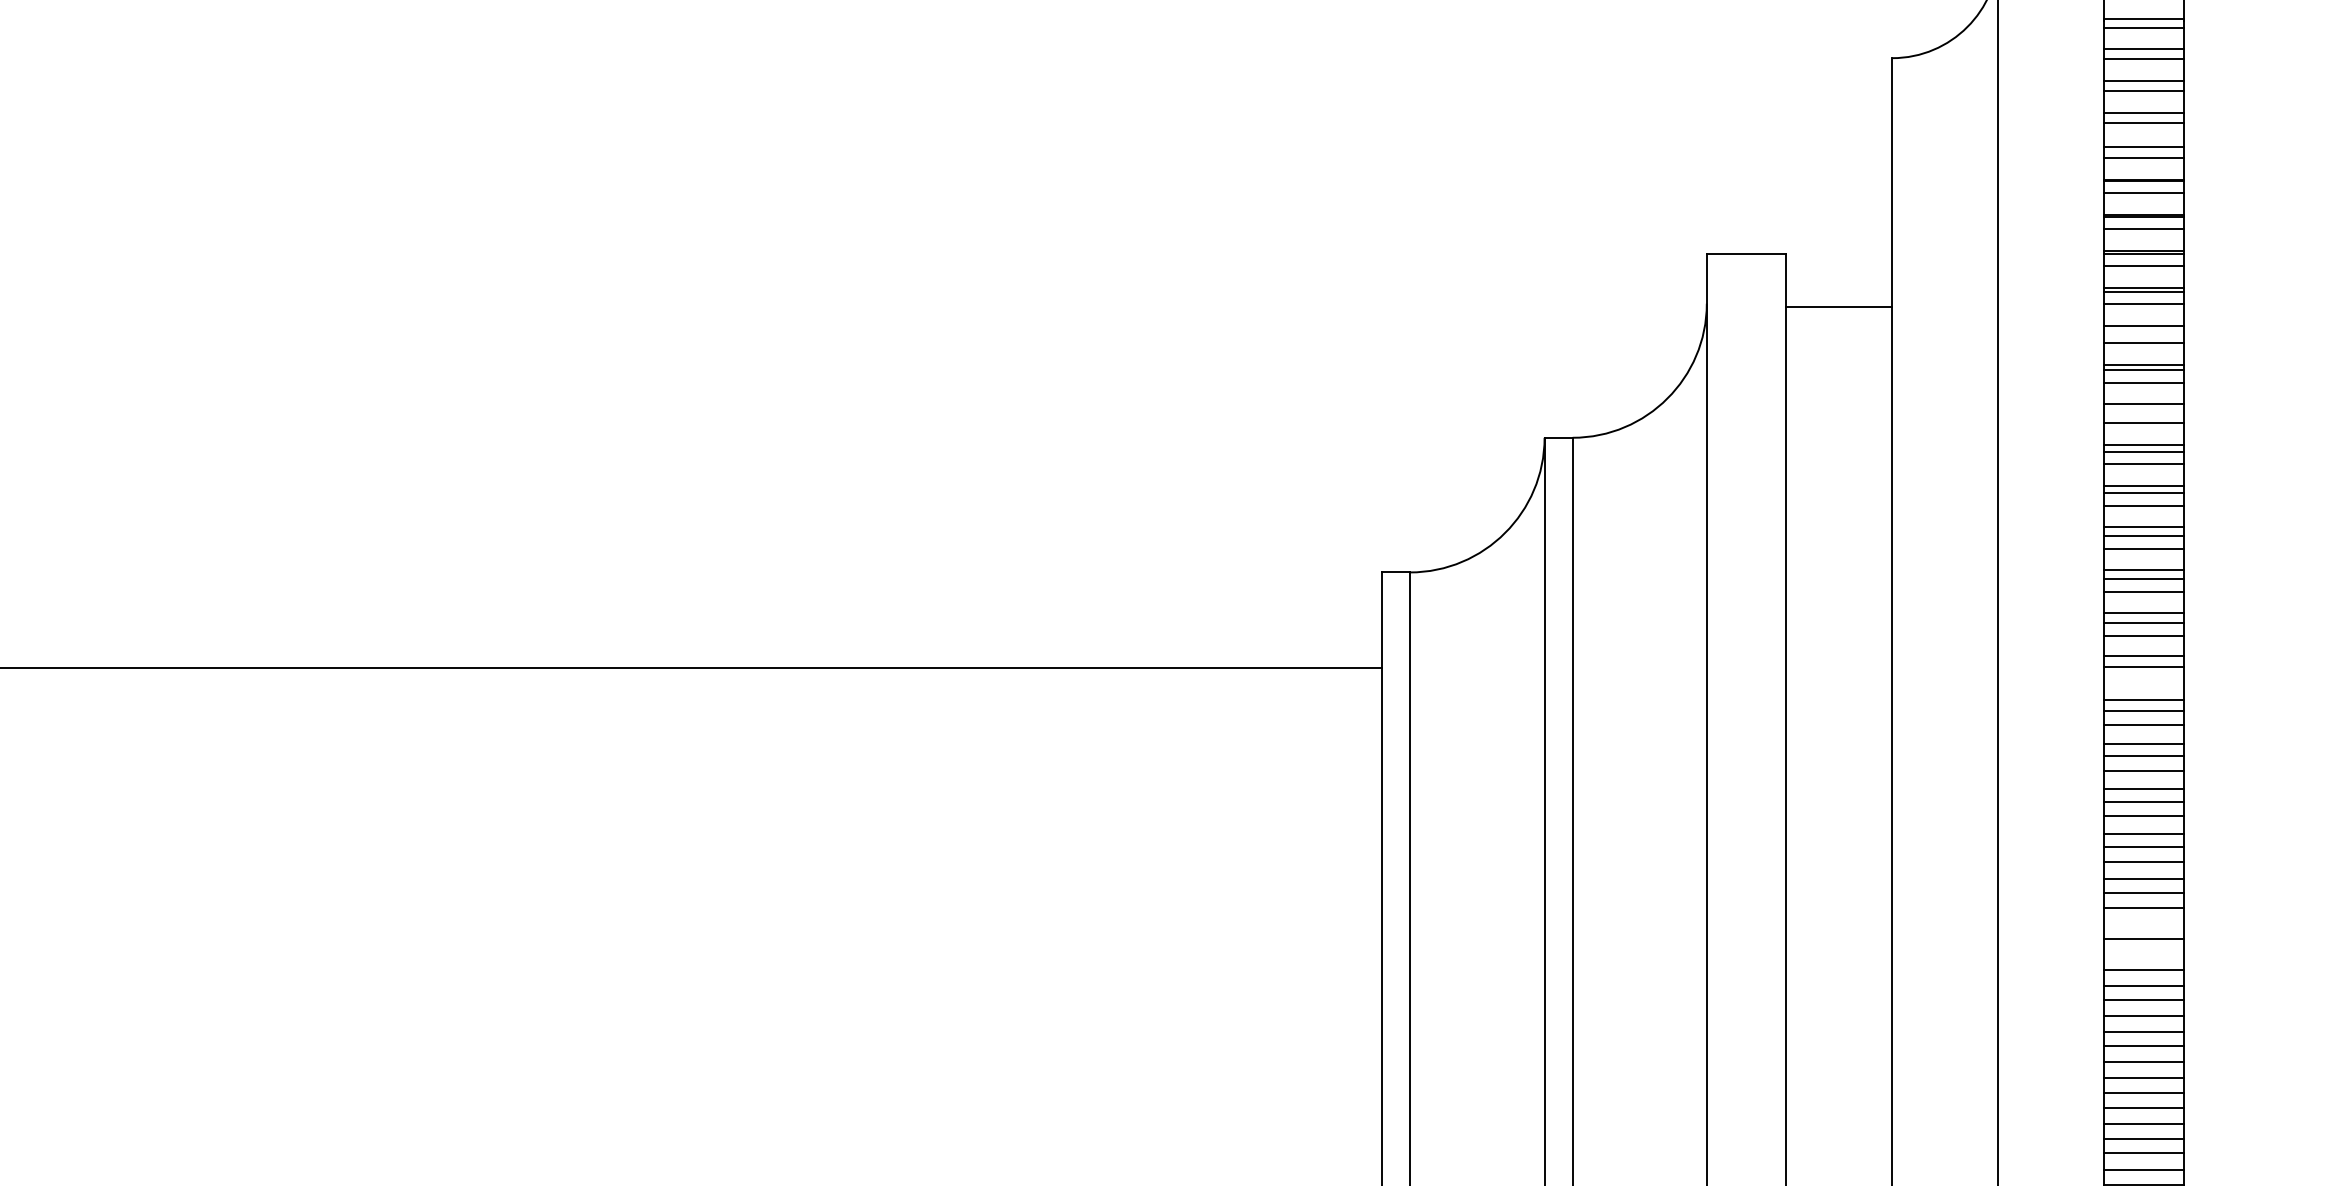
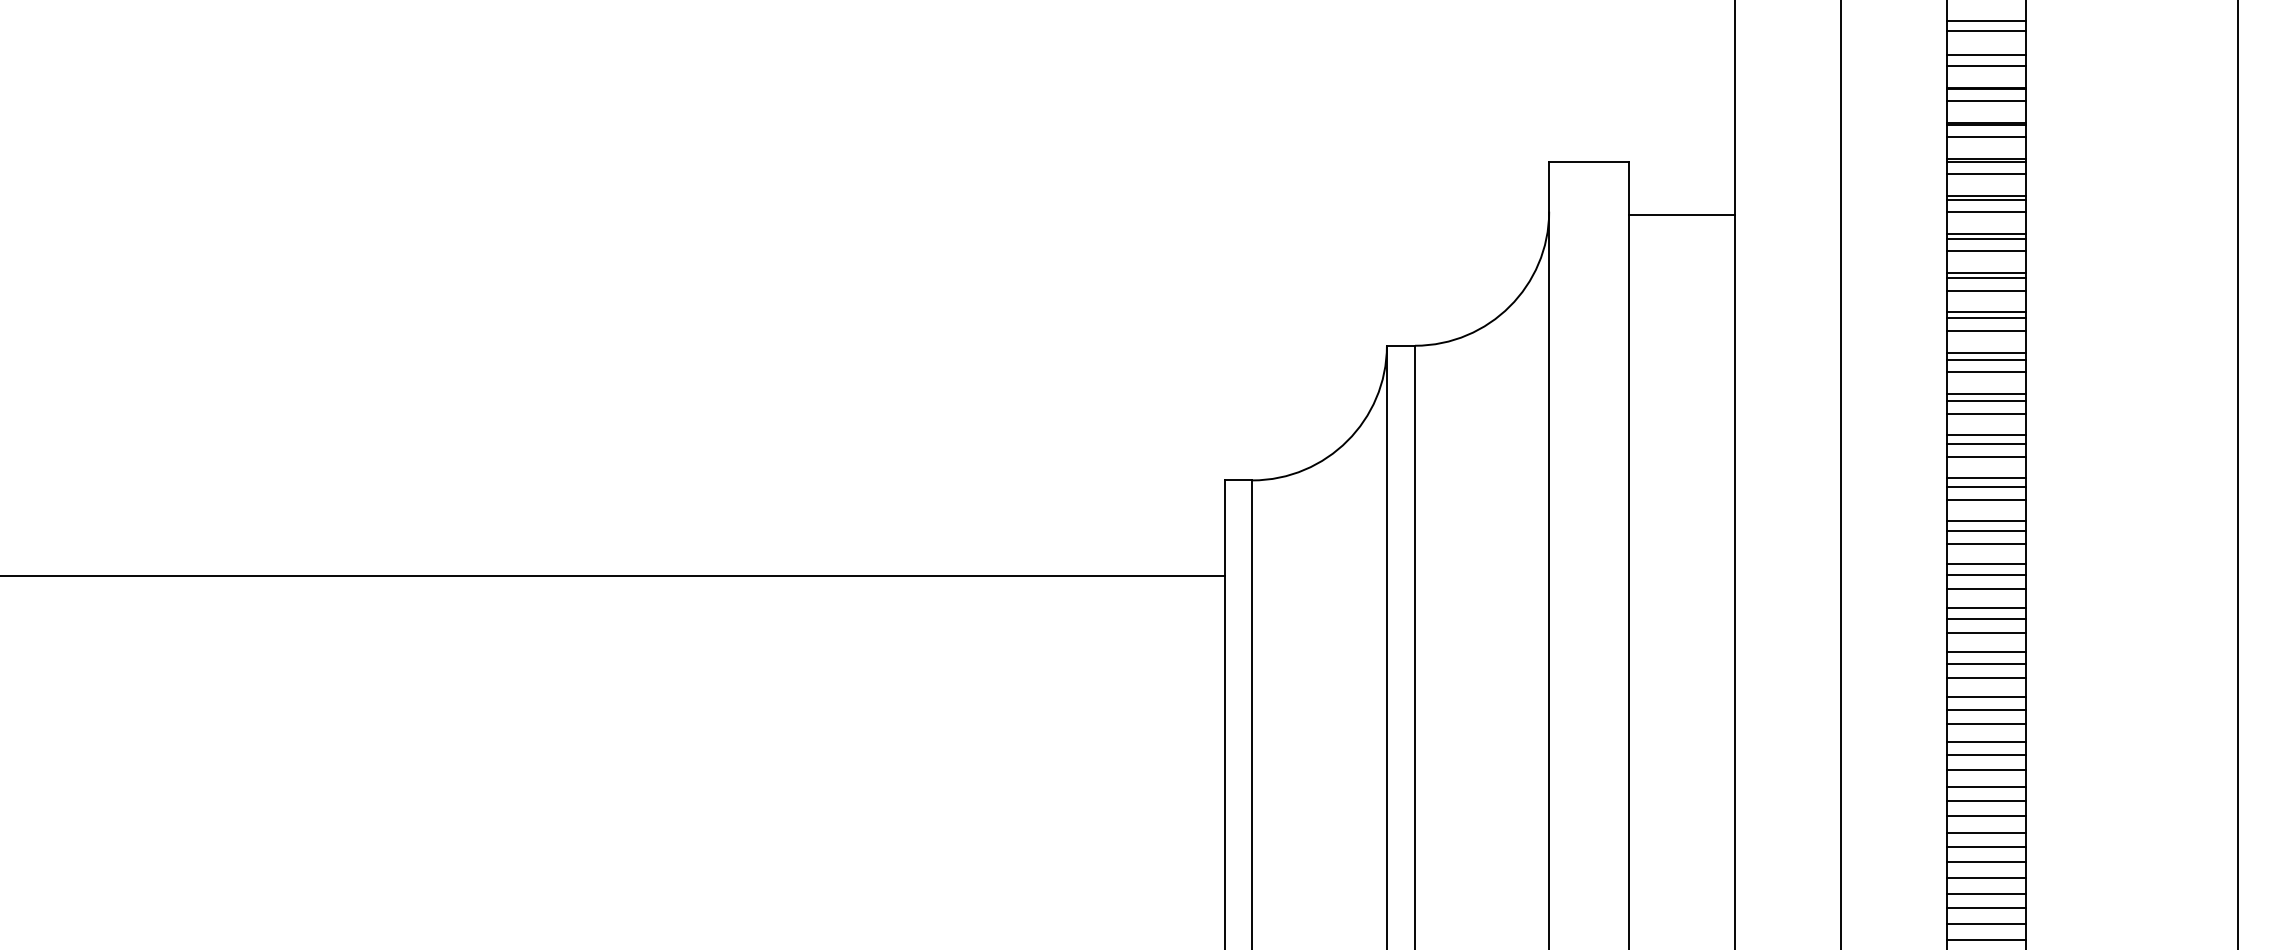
line: (2143, 330) -> (1985, 238), added
line: (2143, 410) -> (1985, 318), added
line: (2143, 680) -> (1985, 588), added
line: (2143, 924) -> (1985, 832), added
line: (2143, 953) -> (1985, 861), added

